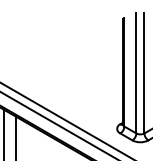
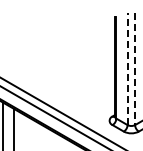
line: (136, 73) -> (127, 68), solid -> dashed
line: (144, 74) -> (135, 69), solid -> dashed

